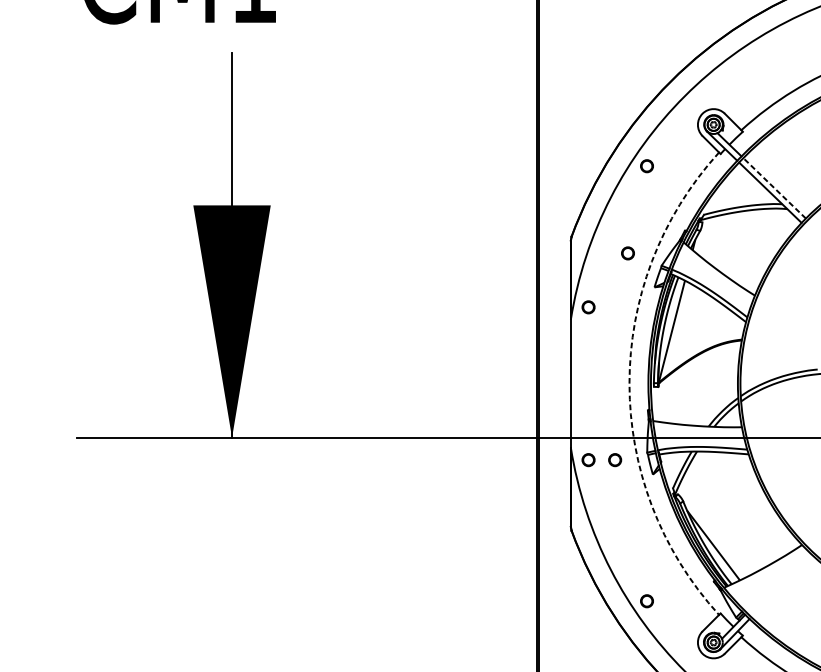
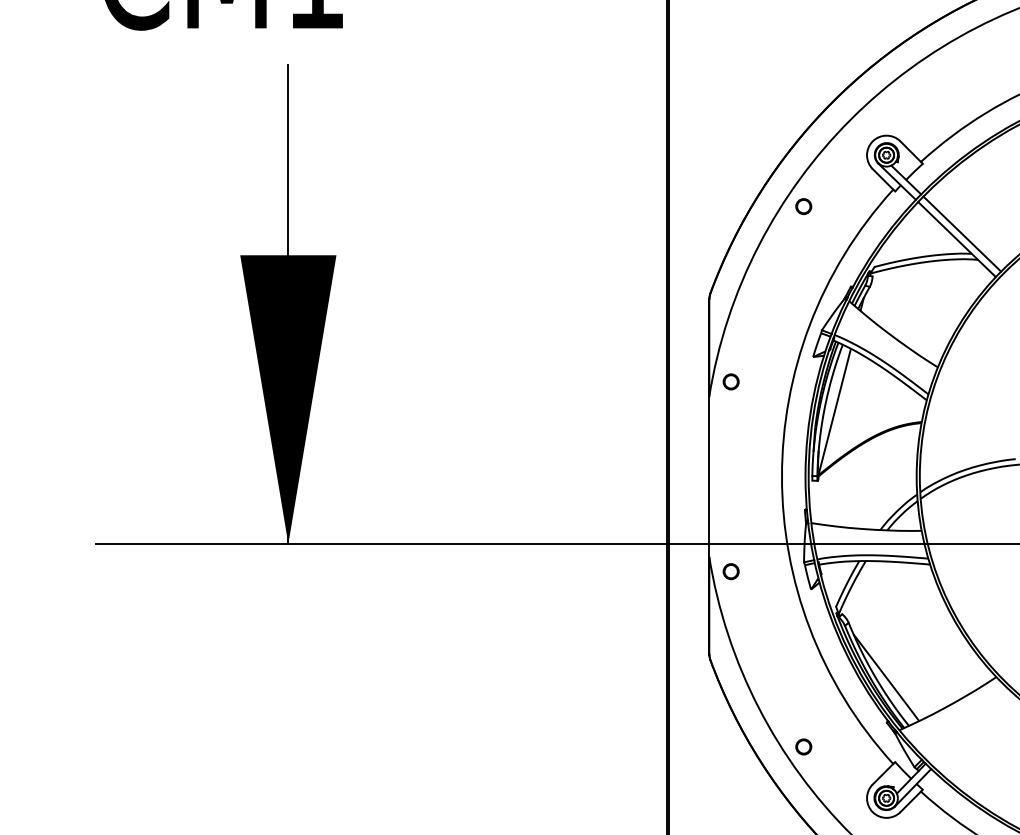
line: (774, 187) -> (961, 233), dashed -> solid
circle: (627, 253) -> (779, 314), removed
arc: (629, 383) -> (781, 476), dashed -> solid
circle: (614, 459) -> (763, 571), removed

